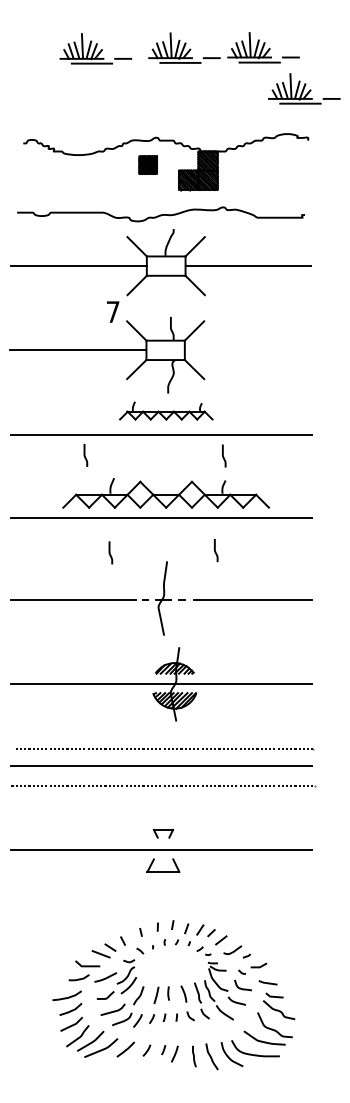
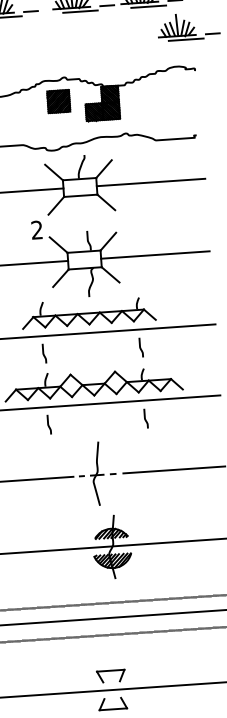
part: (147, 164) -> (58, 101), size x1.43
text: (112, 311) -> (36, 229), 7 -> 2
line: (247, 350) -> (155, 255), added
part: (166, 410) -> (88, 311), size x1.67
curve: (85, 454) -> (44, 352), moved
curve: (215, 550) -> (145, 418), moved
curve: (110, 552) -> (48, 424), moved
part: (163, 833) -> (111, 676), size x1.67

